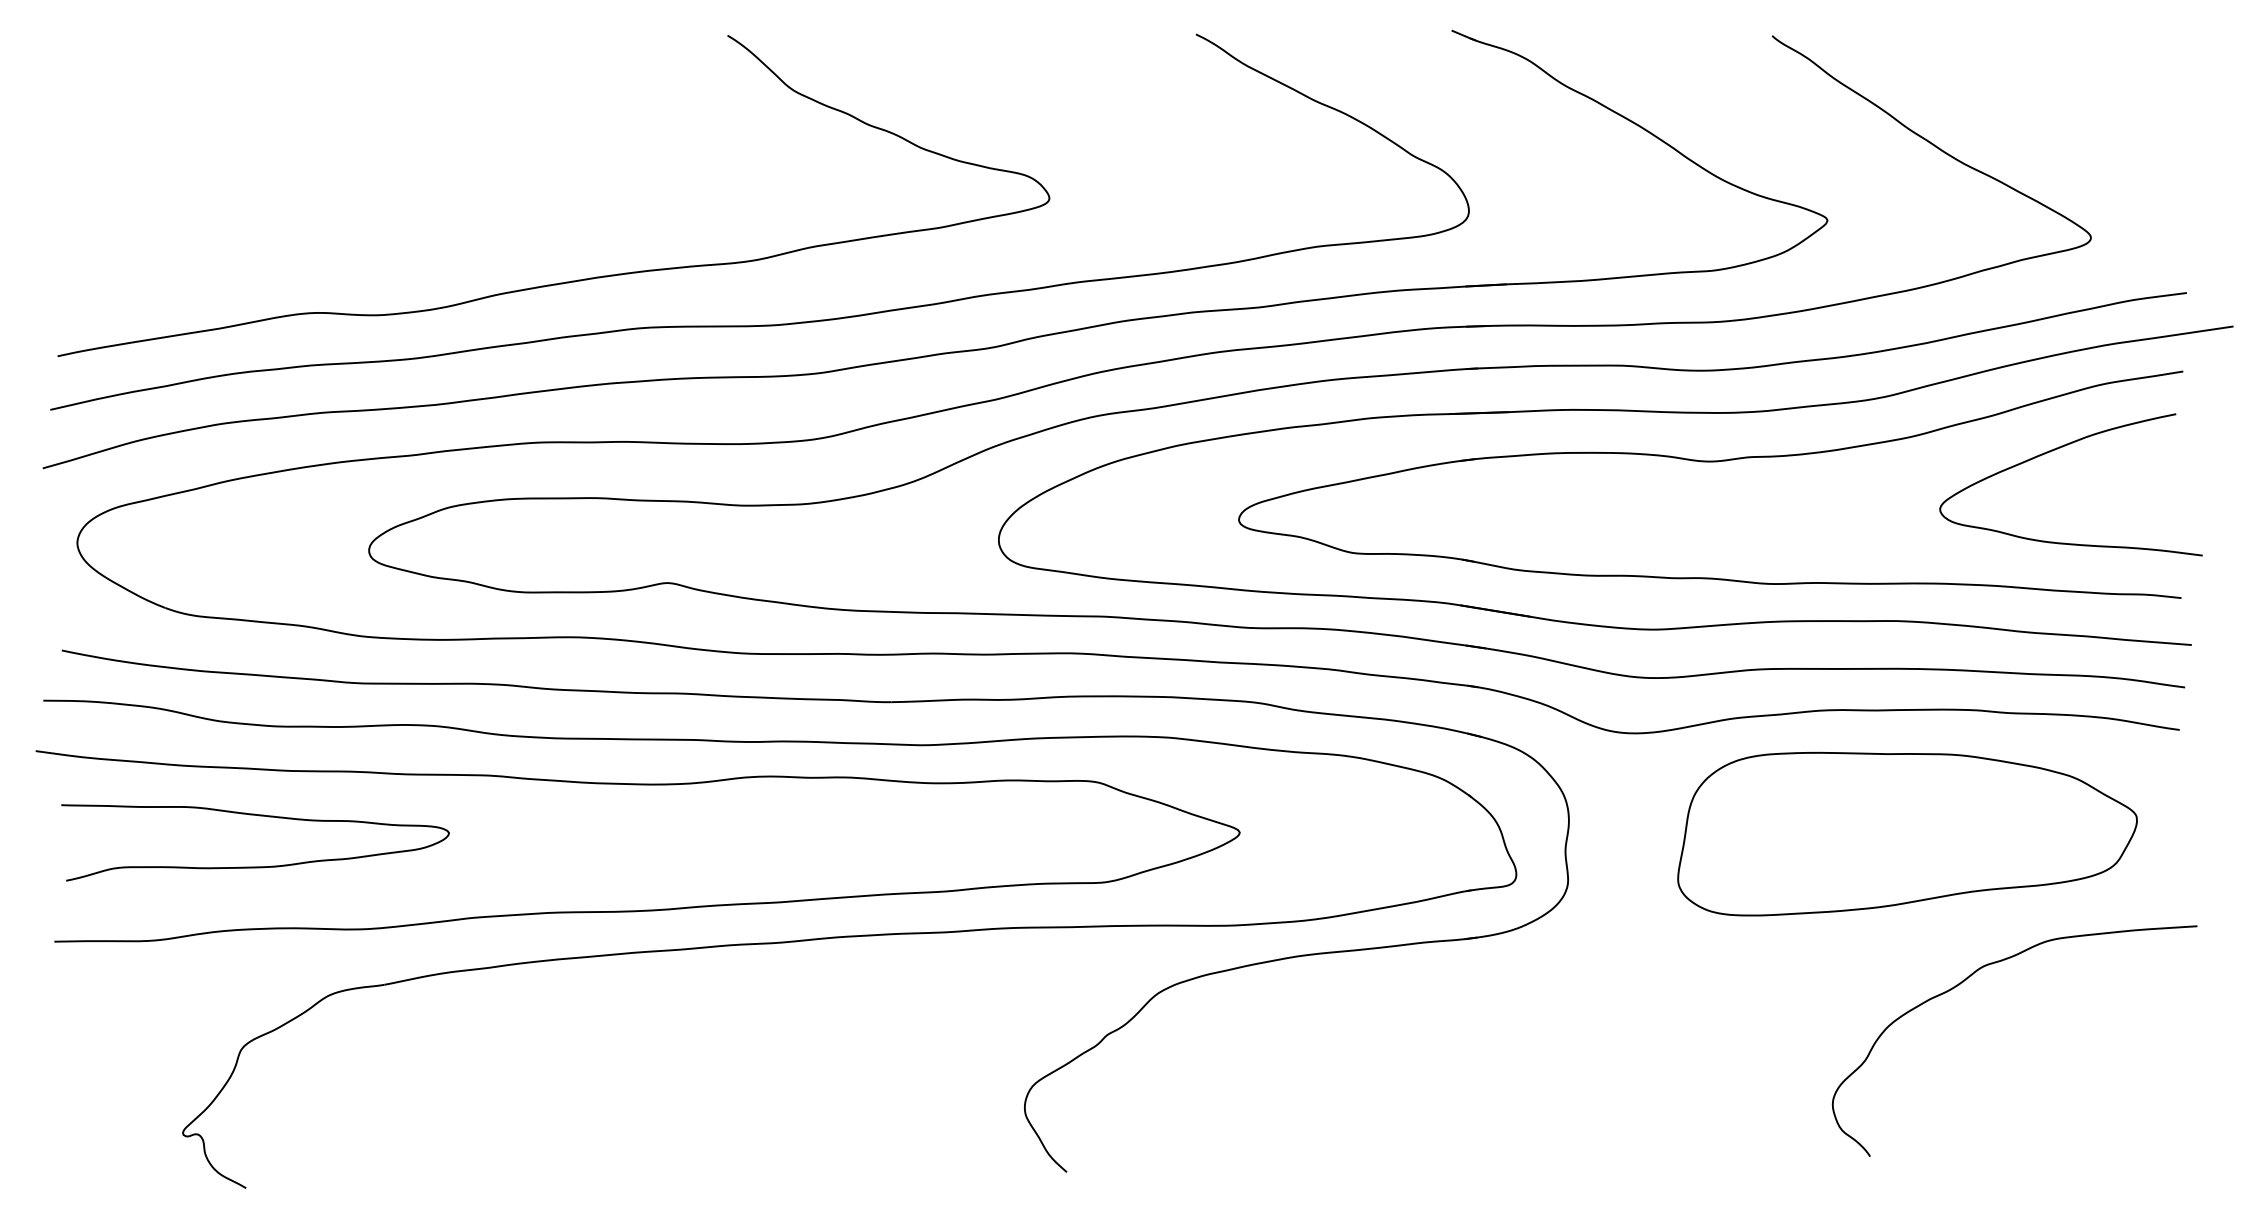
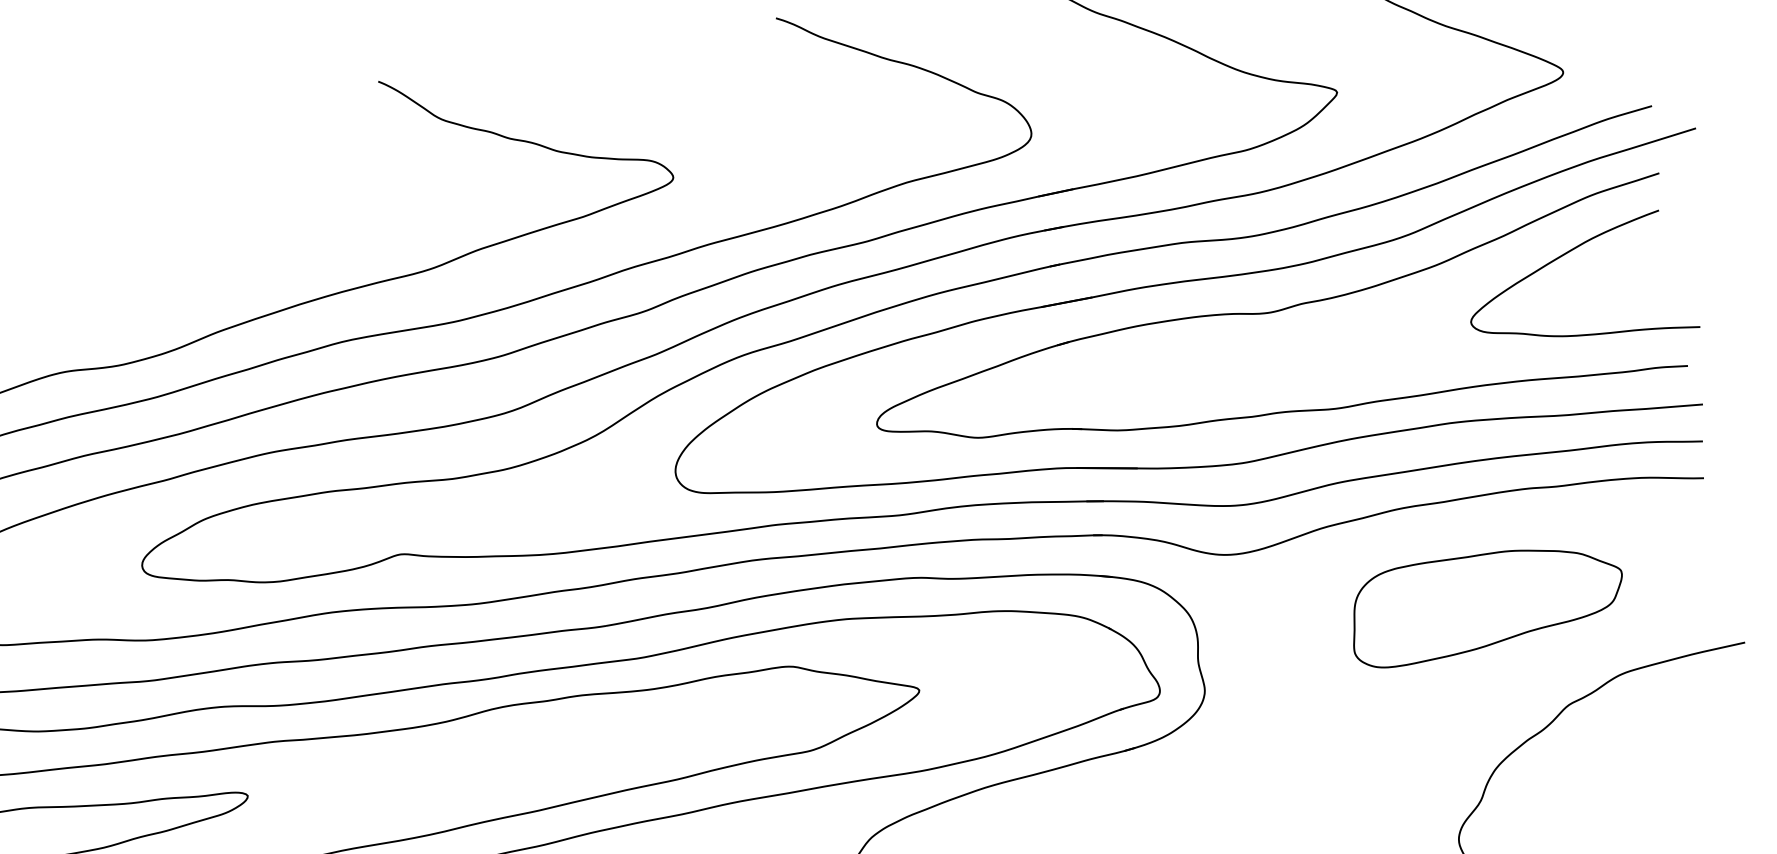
part: (1907, 833) -> (1486, 602), size x0.7

